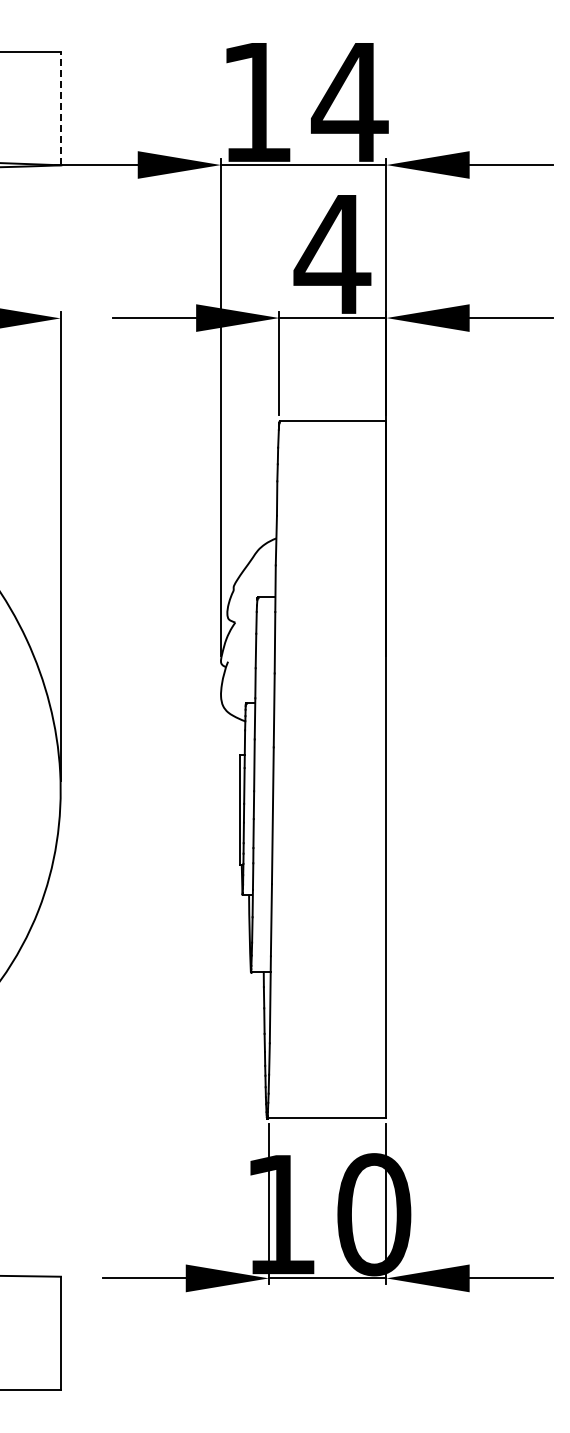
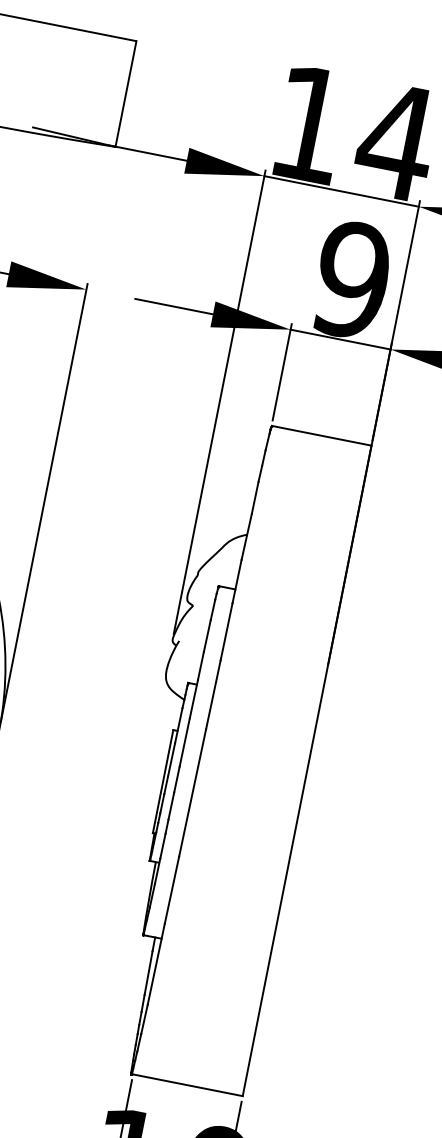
line: (61, 108) -> (126, 93), dashed -> solid
text: (332, 254) -> (351, 280), 4 -> 9

